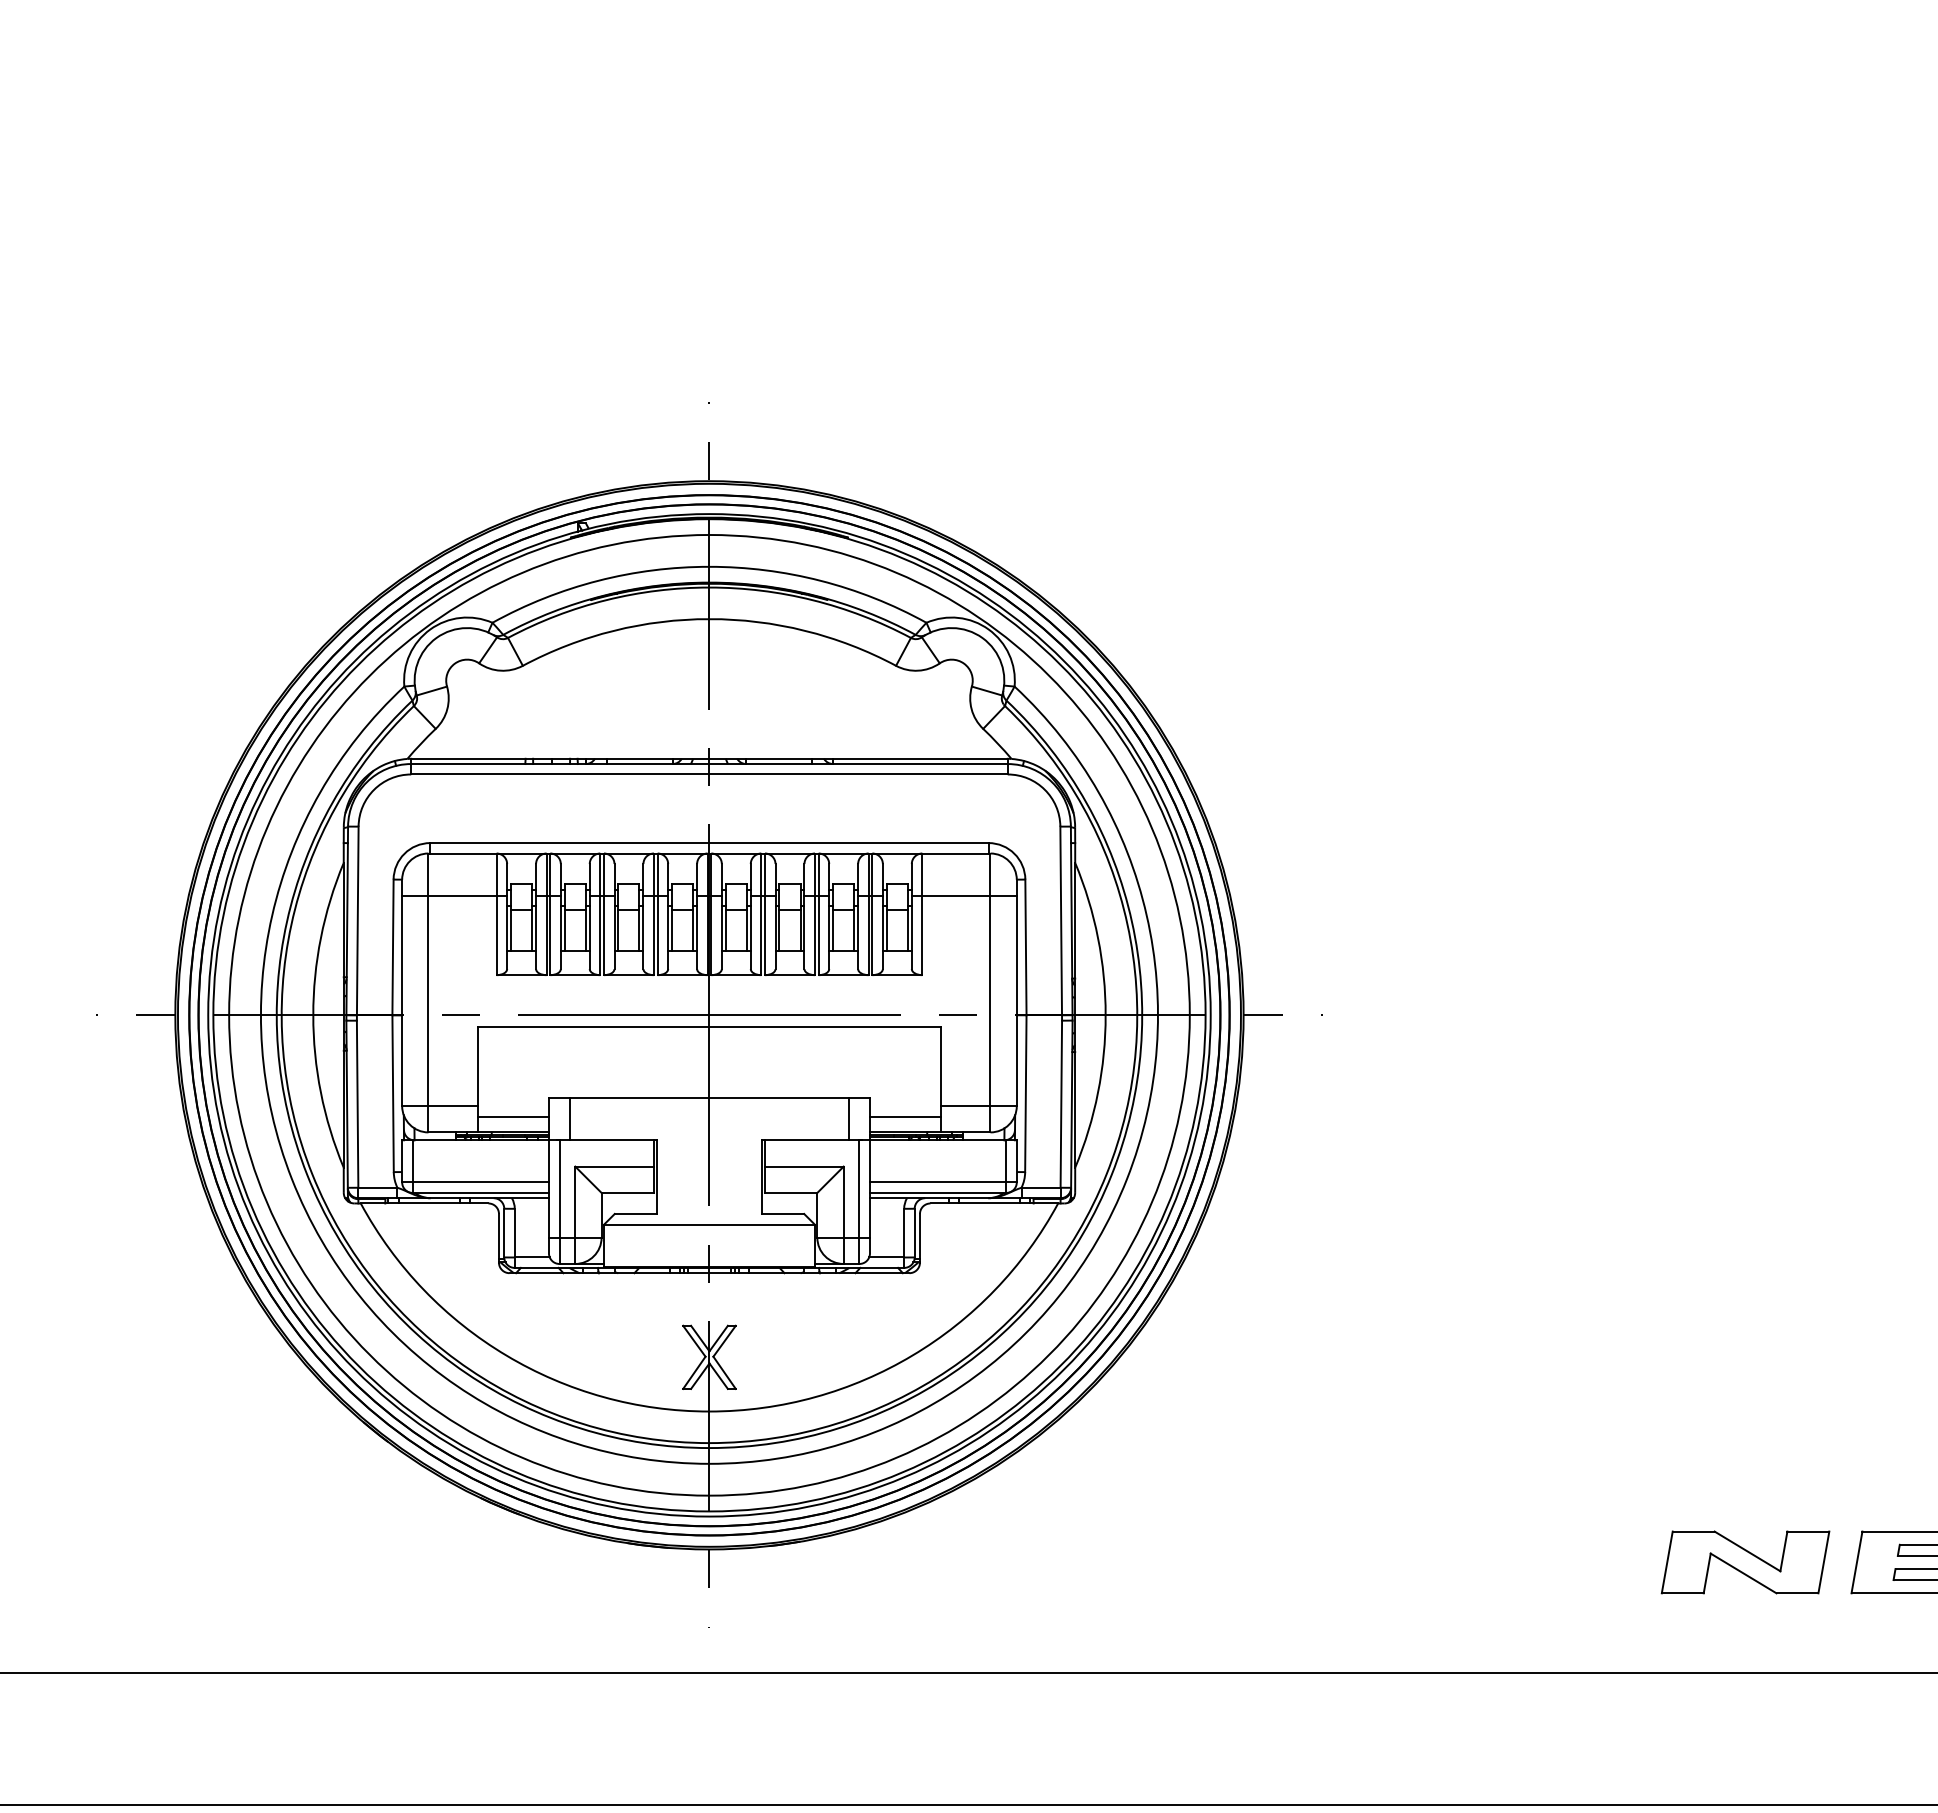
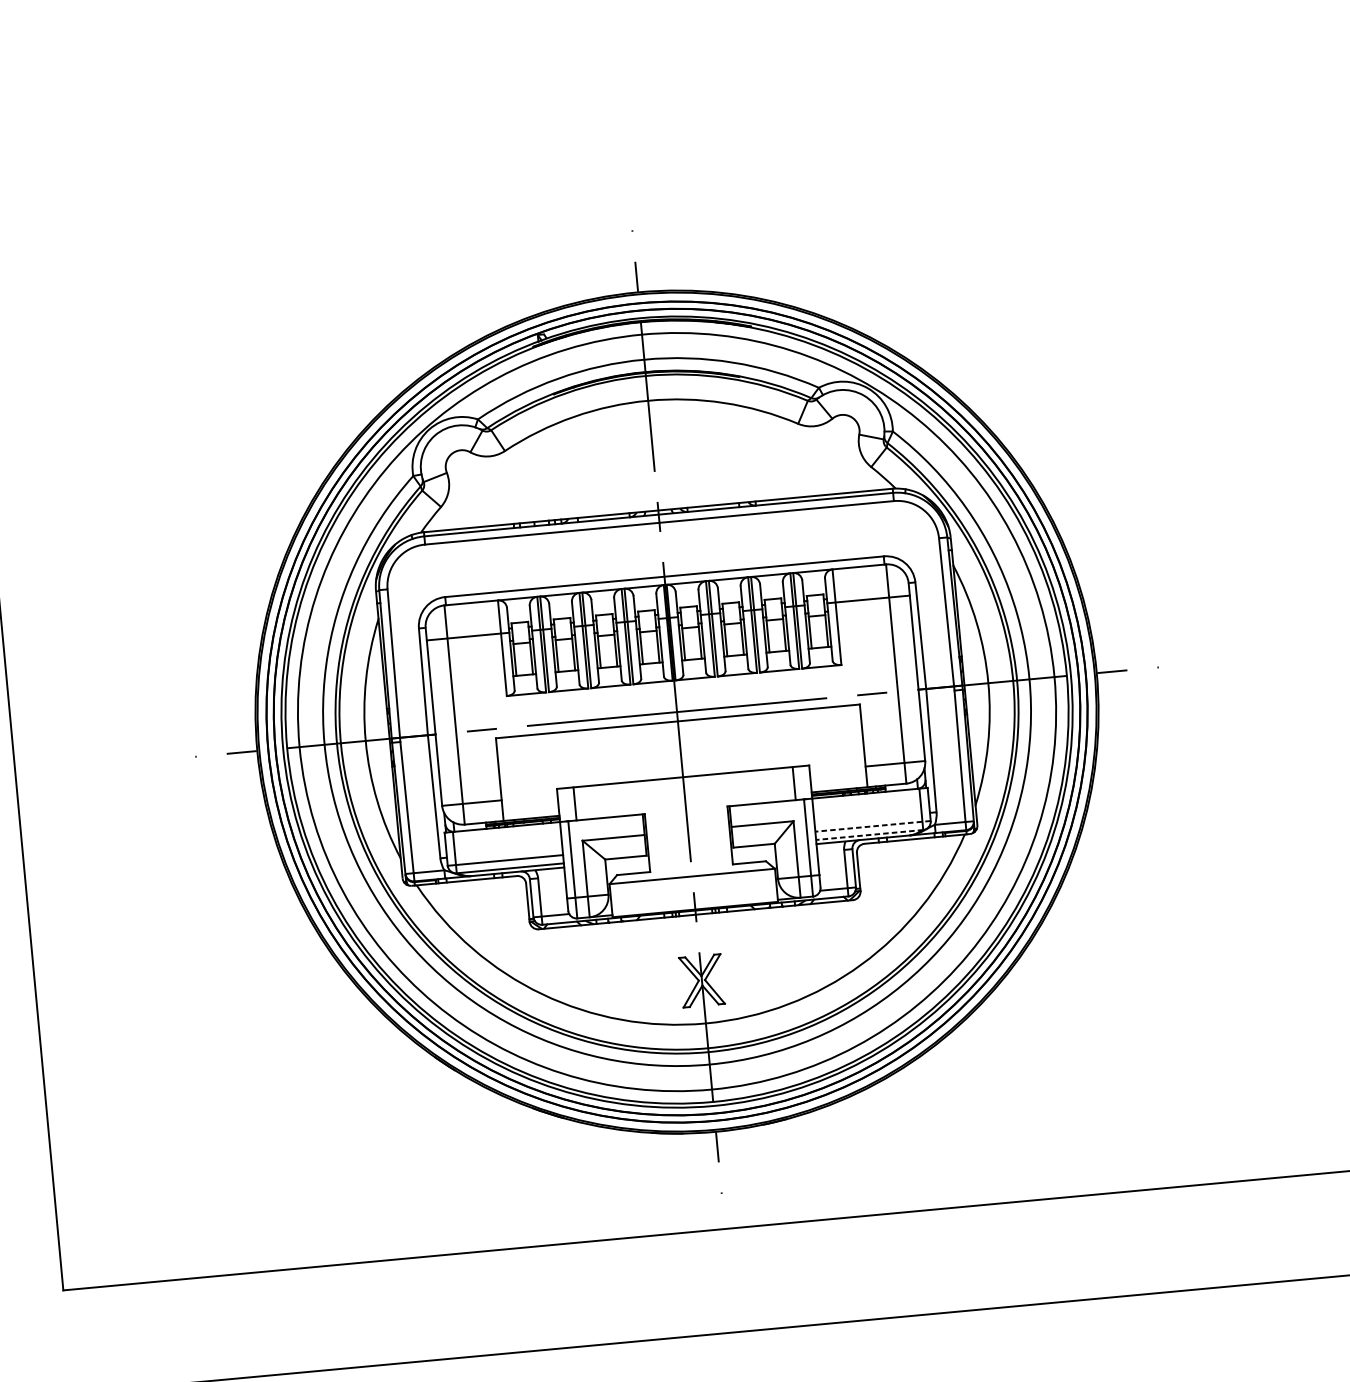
line: (512, 1116) -> (529, 805), removed
line: (905, 1116) -> (838, 777), removed
line: (942, 1182) -> (872, 826), solid -> dashed
line: (937, 1192) -> (869, 834), solid -> dashed

